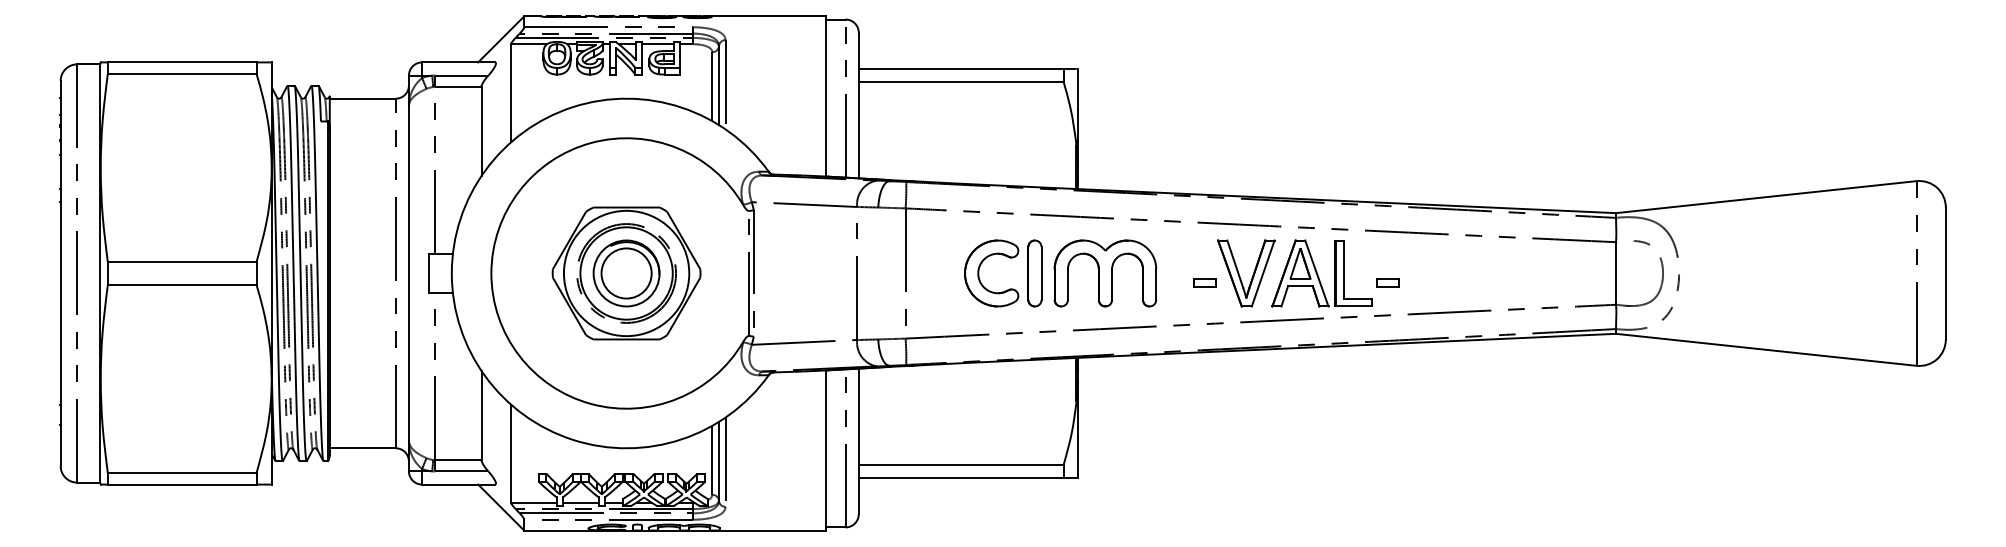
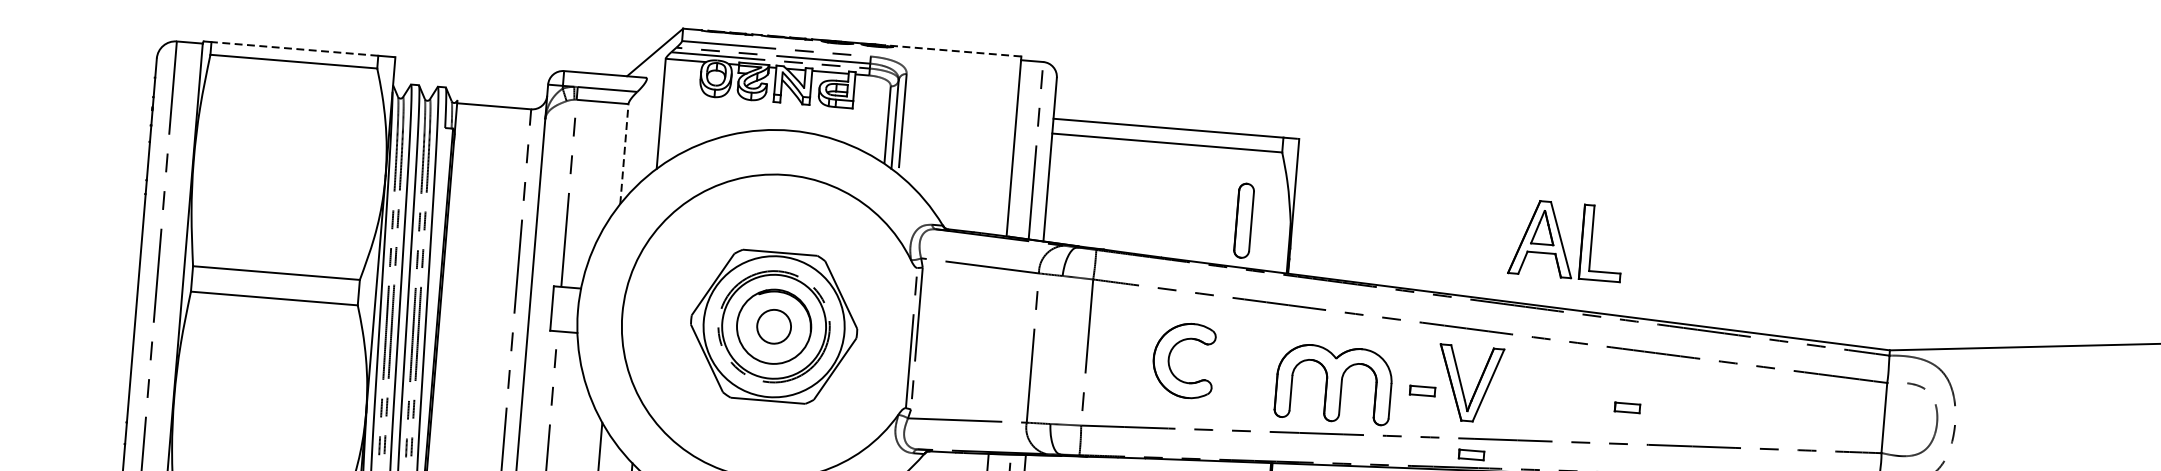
line: (765, 16) -> (953, 51), solid -> dashed
line: (181, 62) -> (294, 48), solid -> dashed
line: (481, 131) -> (624, 154), solid -> dashed
circle: (626, 273) -> (774, 326), size x0.6
part: (1034, 273) -> (1243, 220), moved
part: (1105, 273) -> (1334, 384), moved
part: (1321, 273) -> (1566, 240), moved
part: (1252, 335) -> (1470, 454), added

